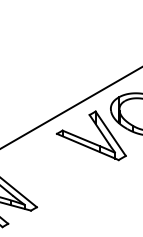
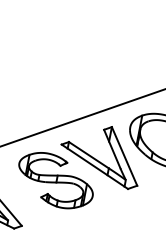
part: (57, 164) -> (55, 180), added

